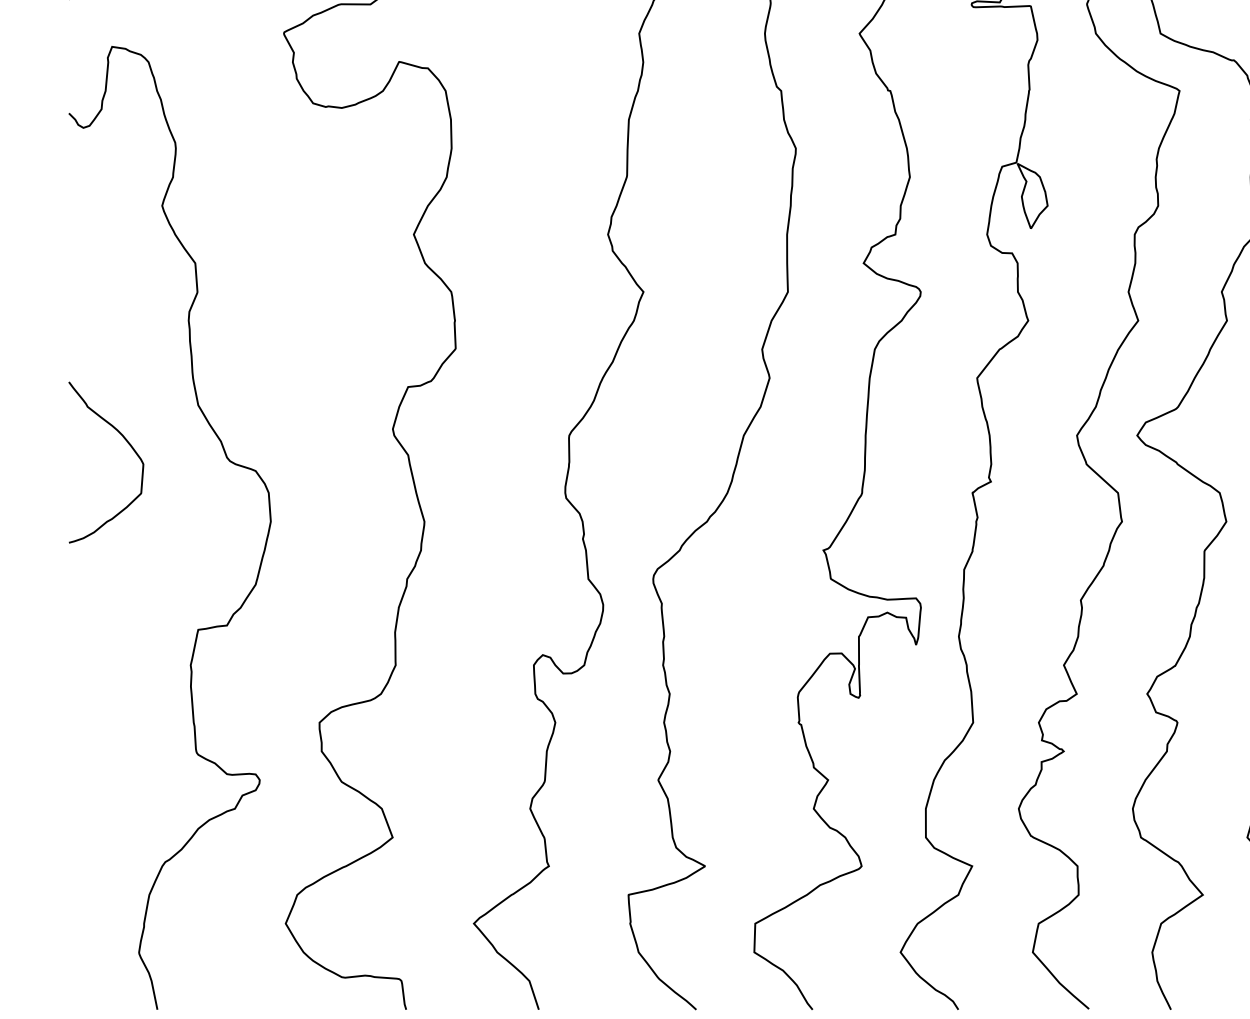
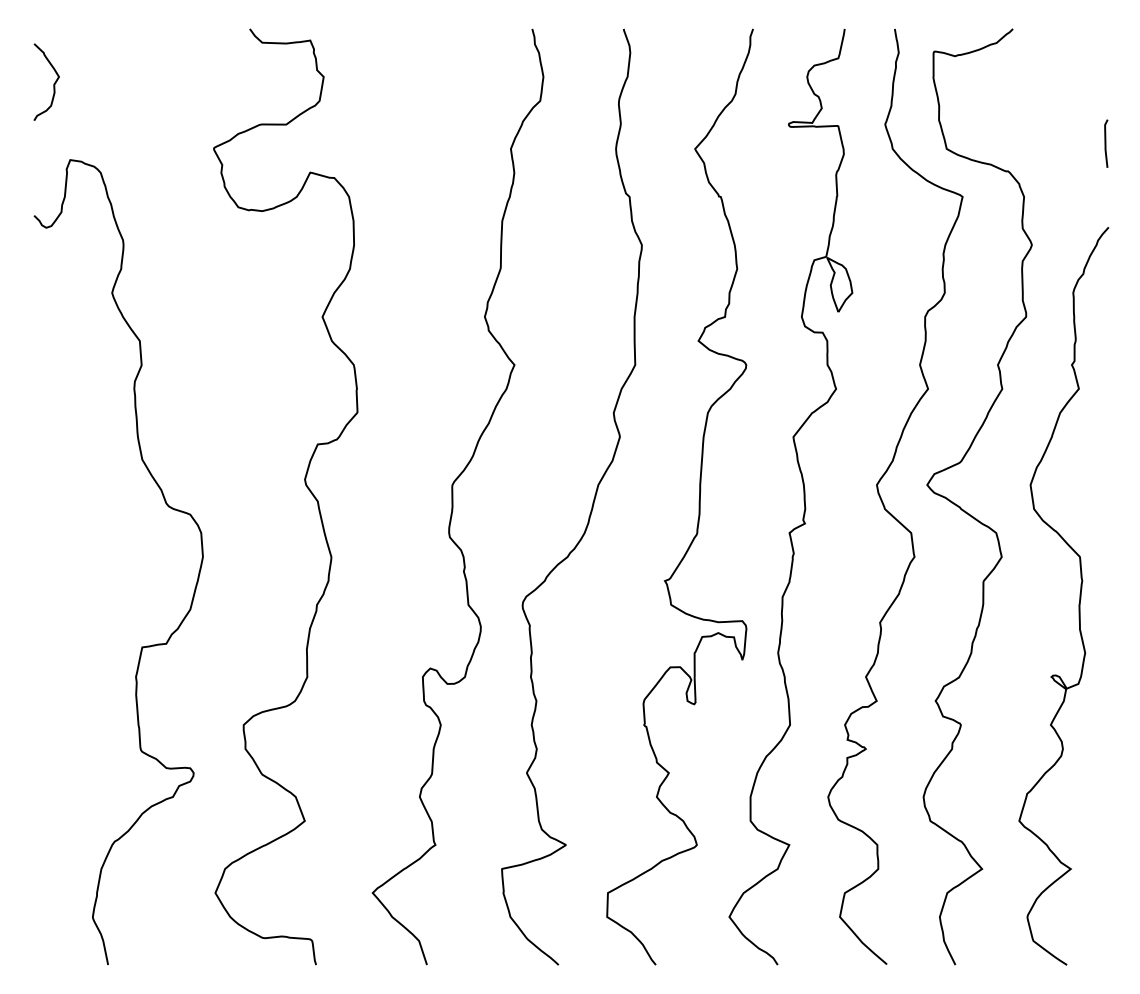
curve: (129, 445) -> (84, 493), removed

